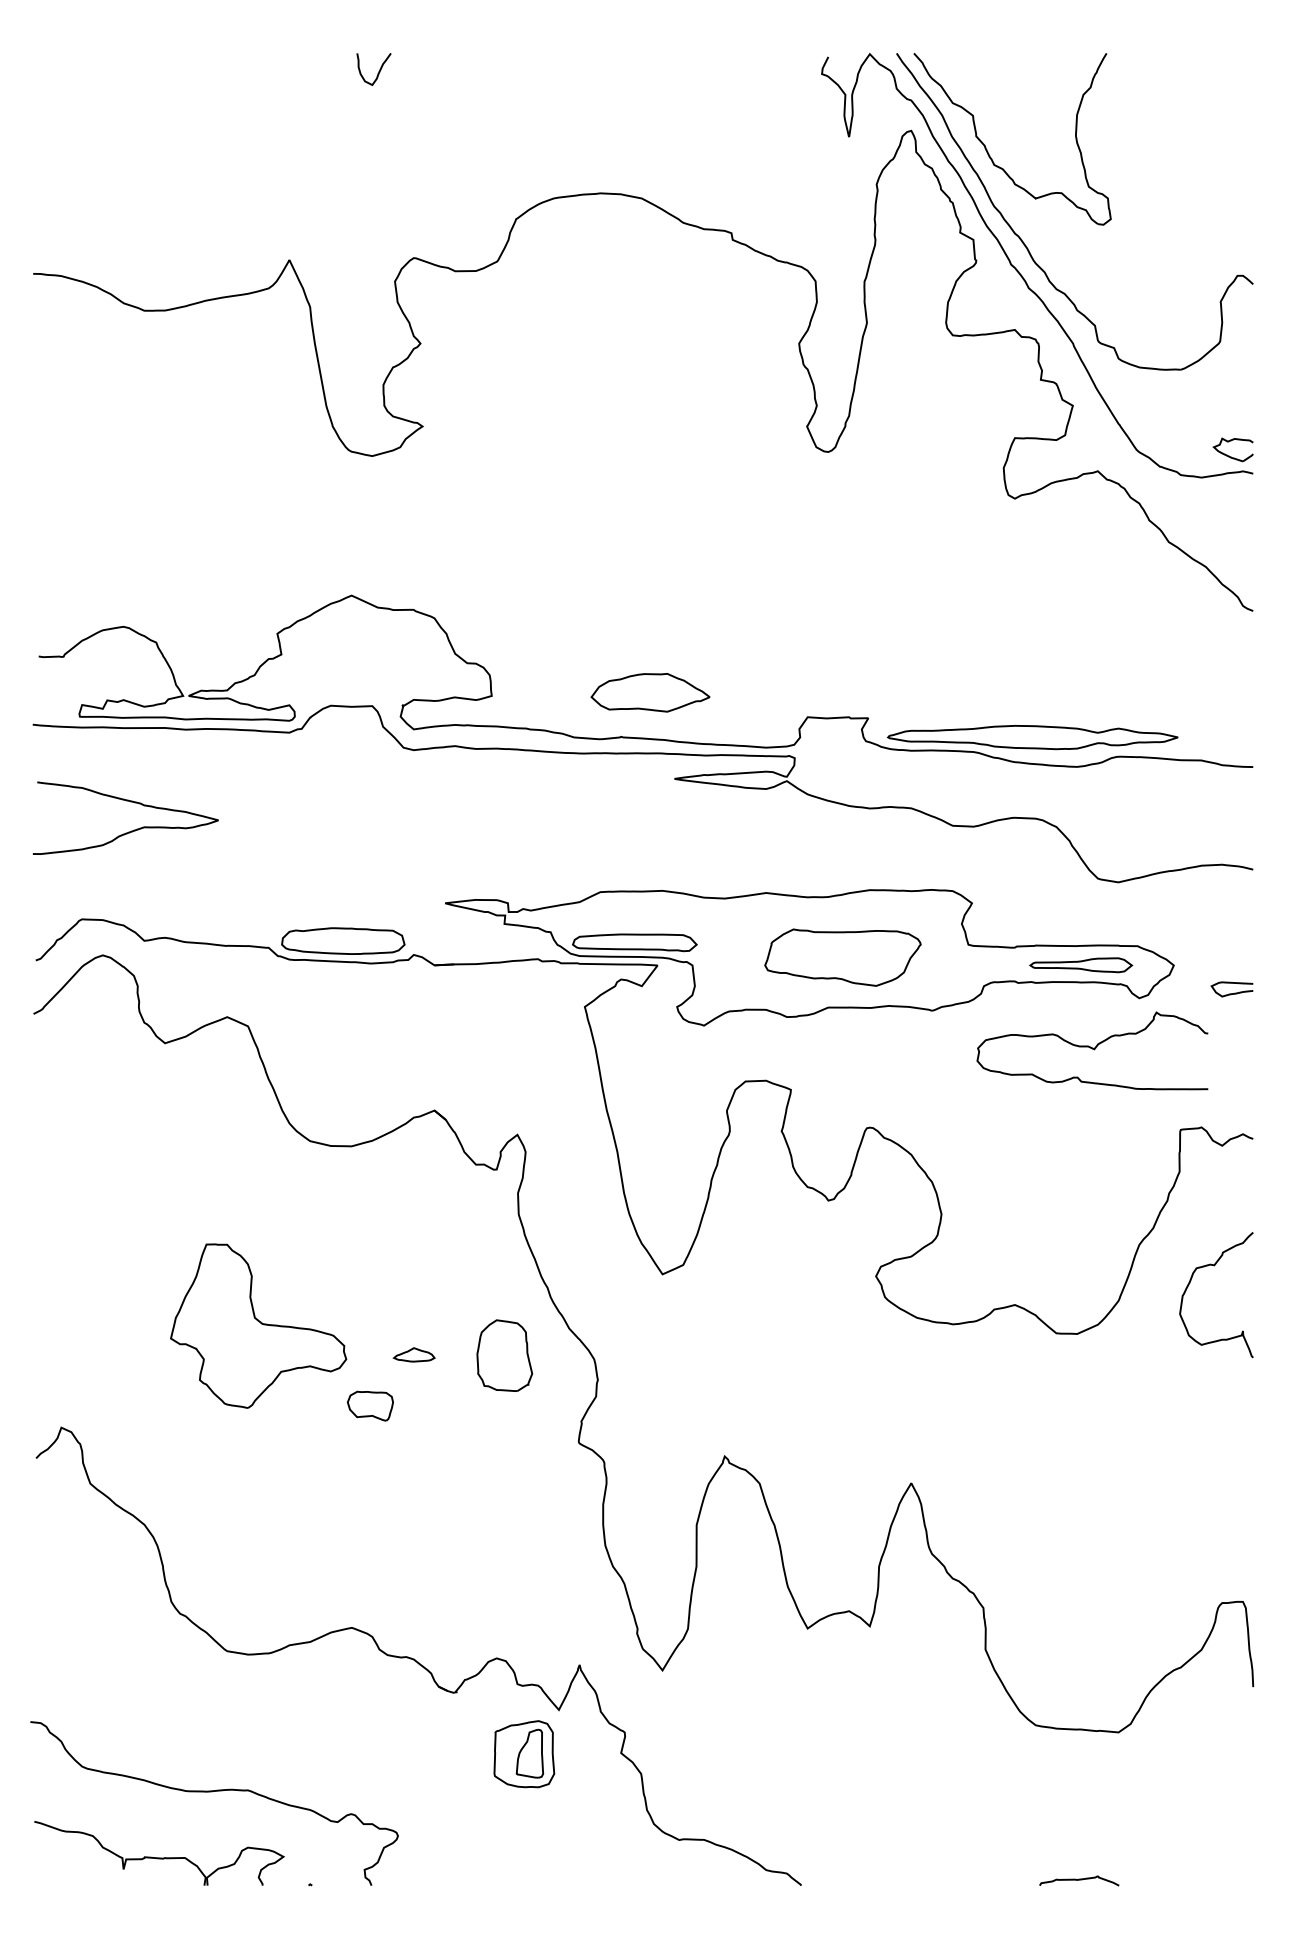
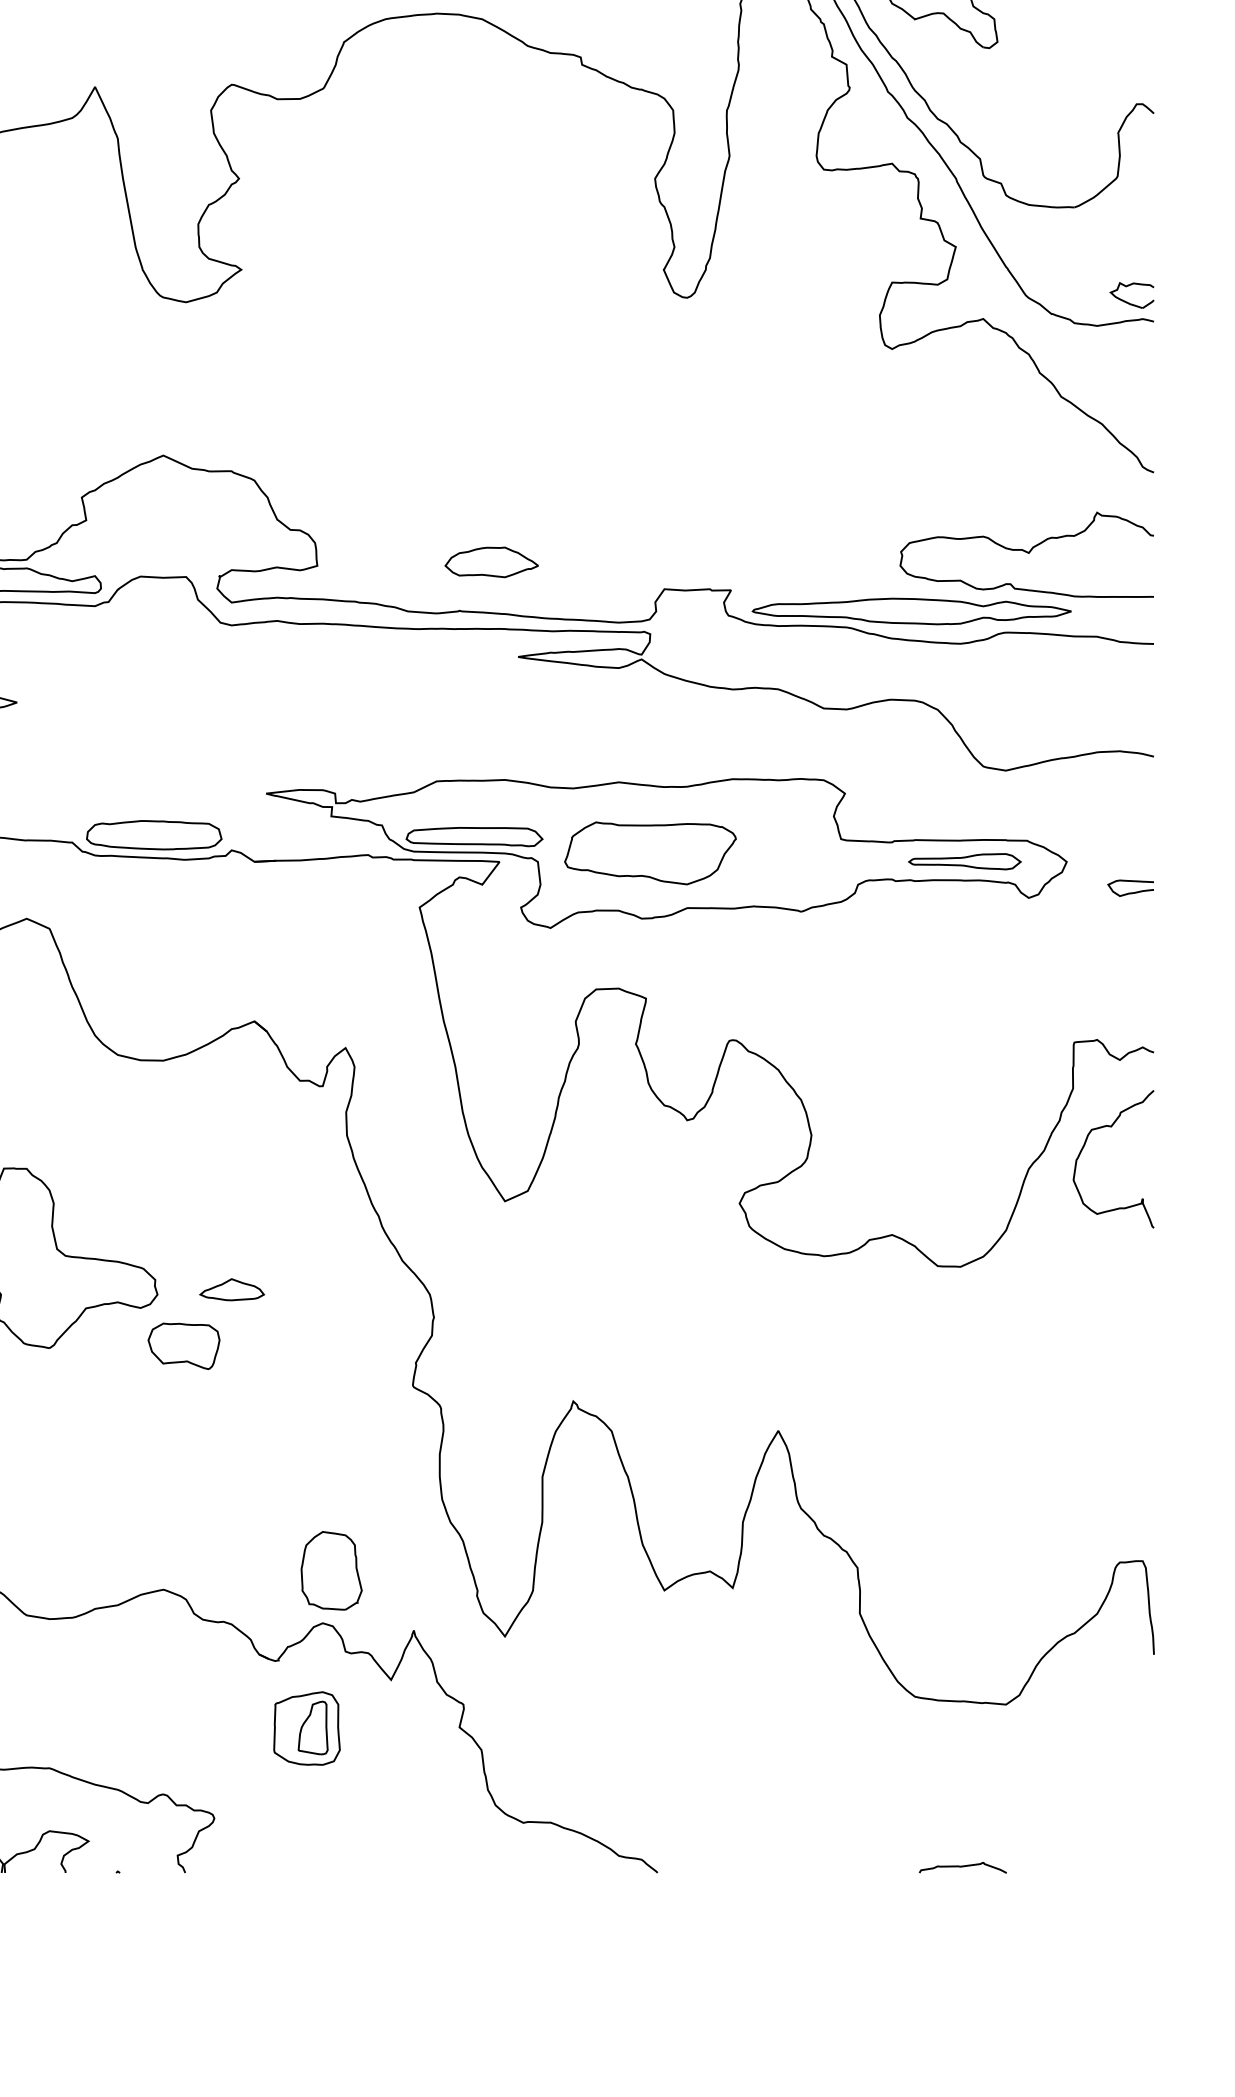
part: (650, 692) -> (491, 562), size x0.71
part: (842, 957) -> (649, 853), moved
curve: (1092, 1049) -> (1026, 553), moved
curve: (1190, 1283) -> (1085, 1146), moved
part: (414, 1354) -> (232, 1289), size x1.43
part: (504, 1355) -> (331, 1570), moved
part: (370, 1405) -> (184, 1345), size x1.43
part: (524, 1754) -> (307, 1728), moved

